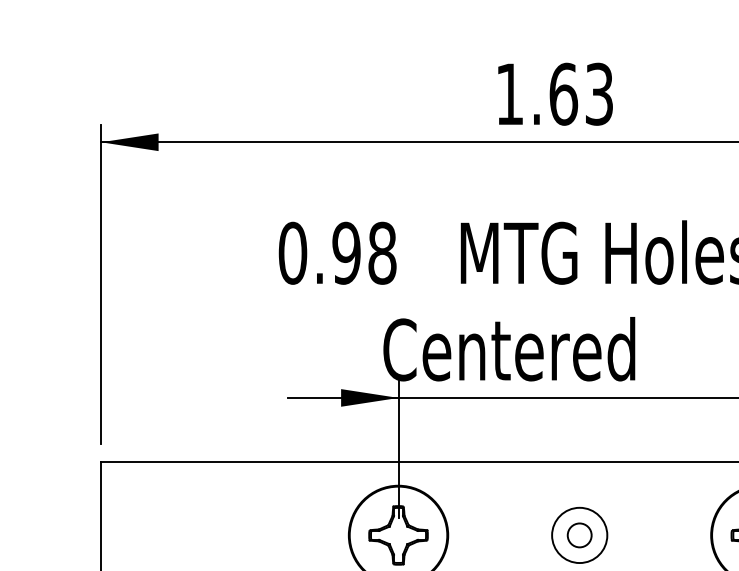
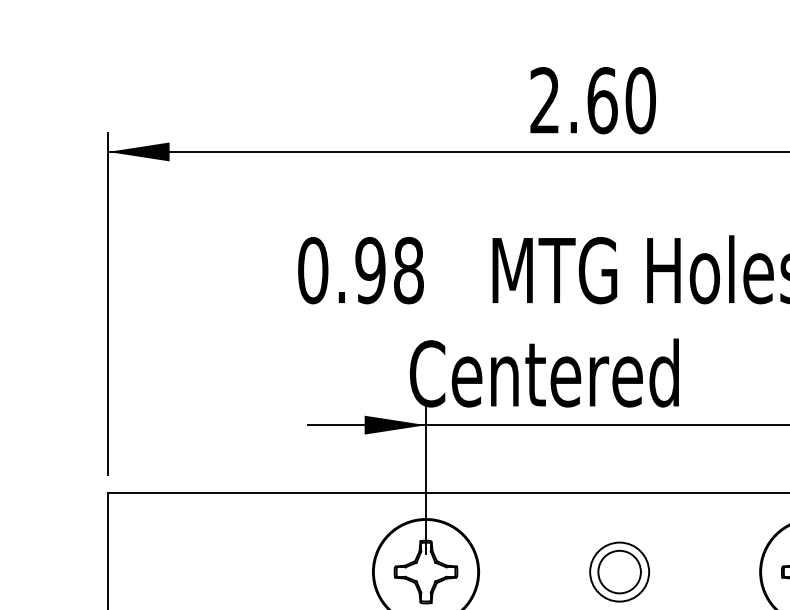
text: (554, 94) -> (592, 100), 1.63 -> 2.60
circle: (579, 534) -> (619, 571), size x1.67

